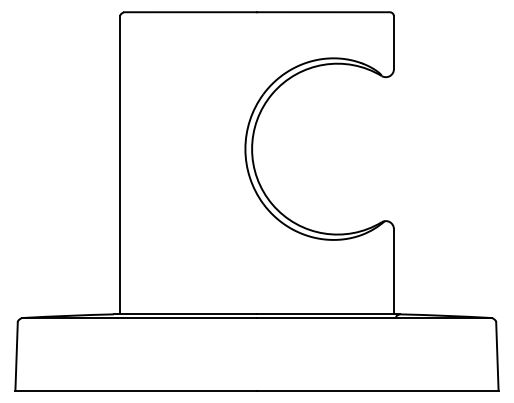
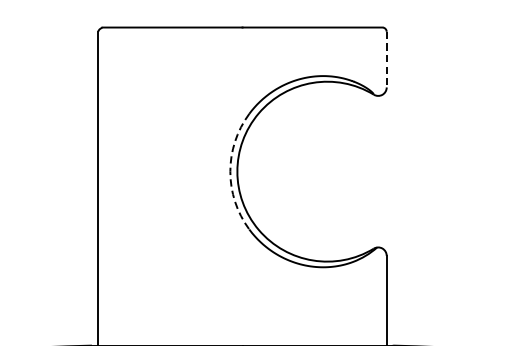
line: (393, 43) -> (386, 60), solid -> dashed
arc: (245, 149) -> (230, 172), solid -> dashed

